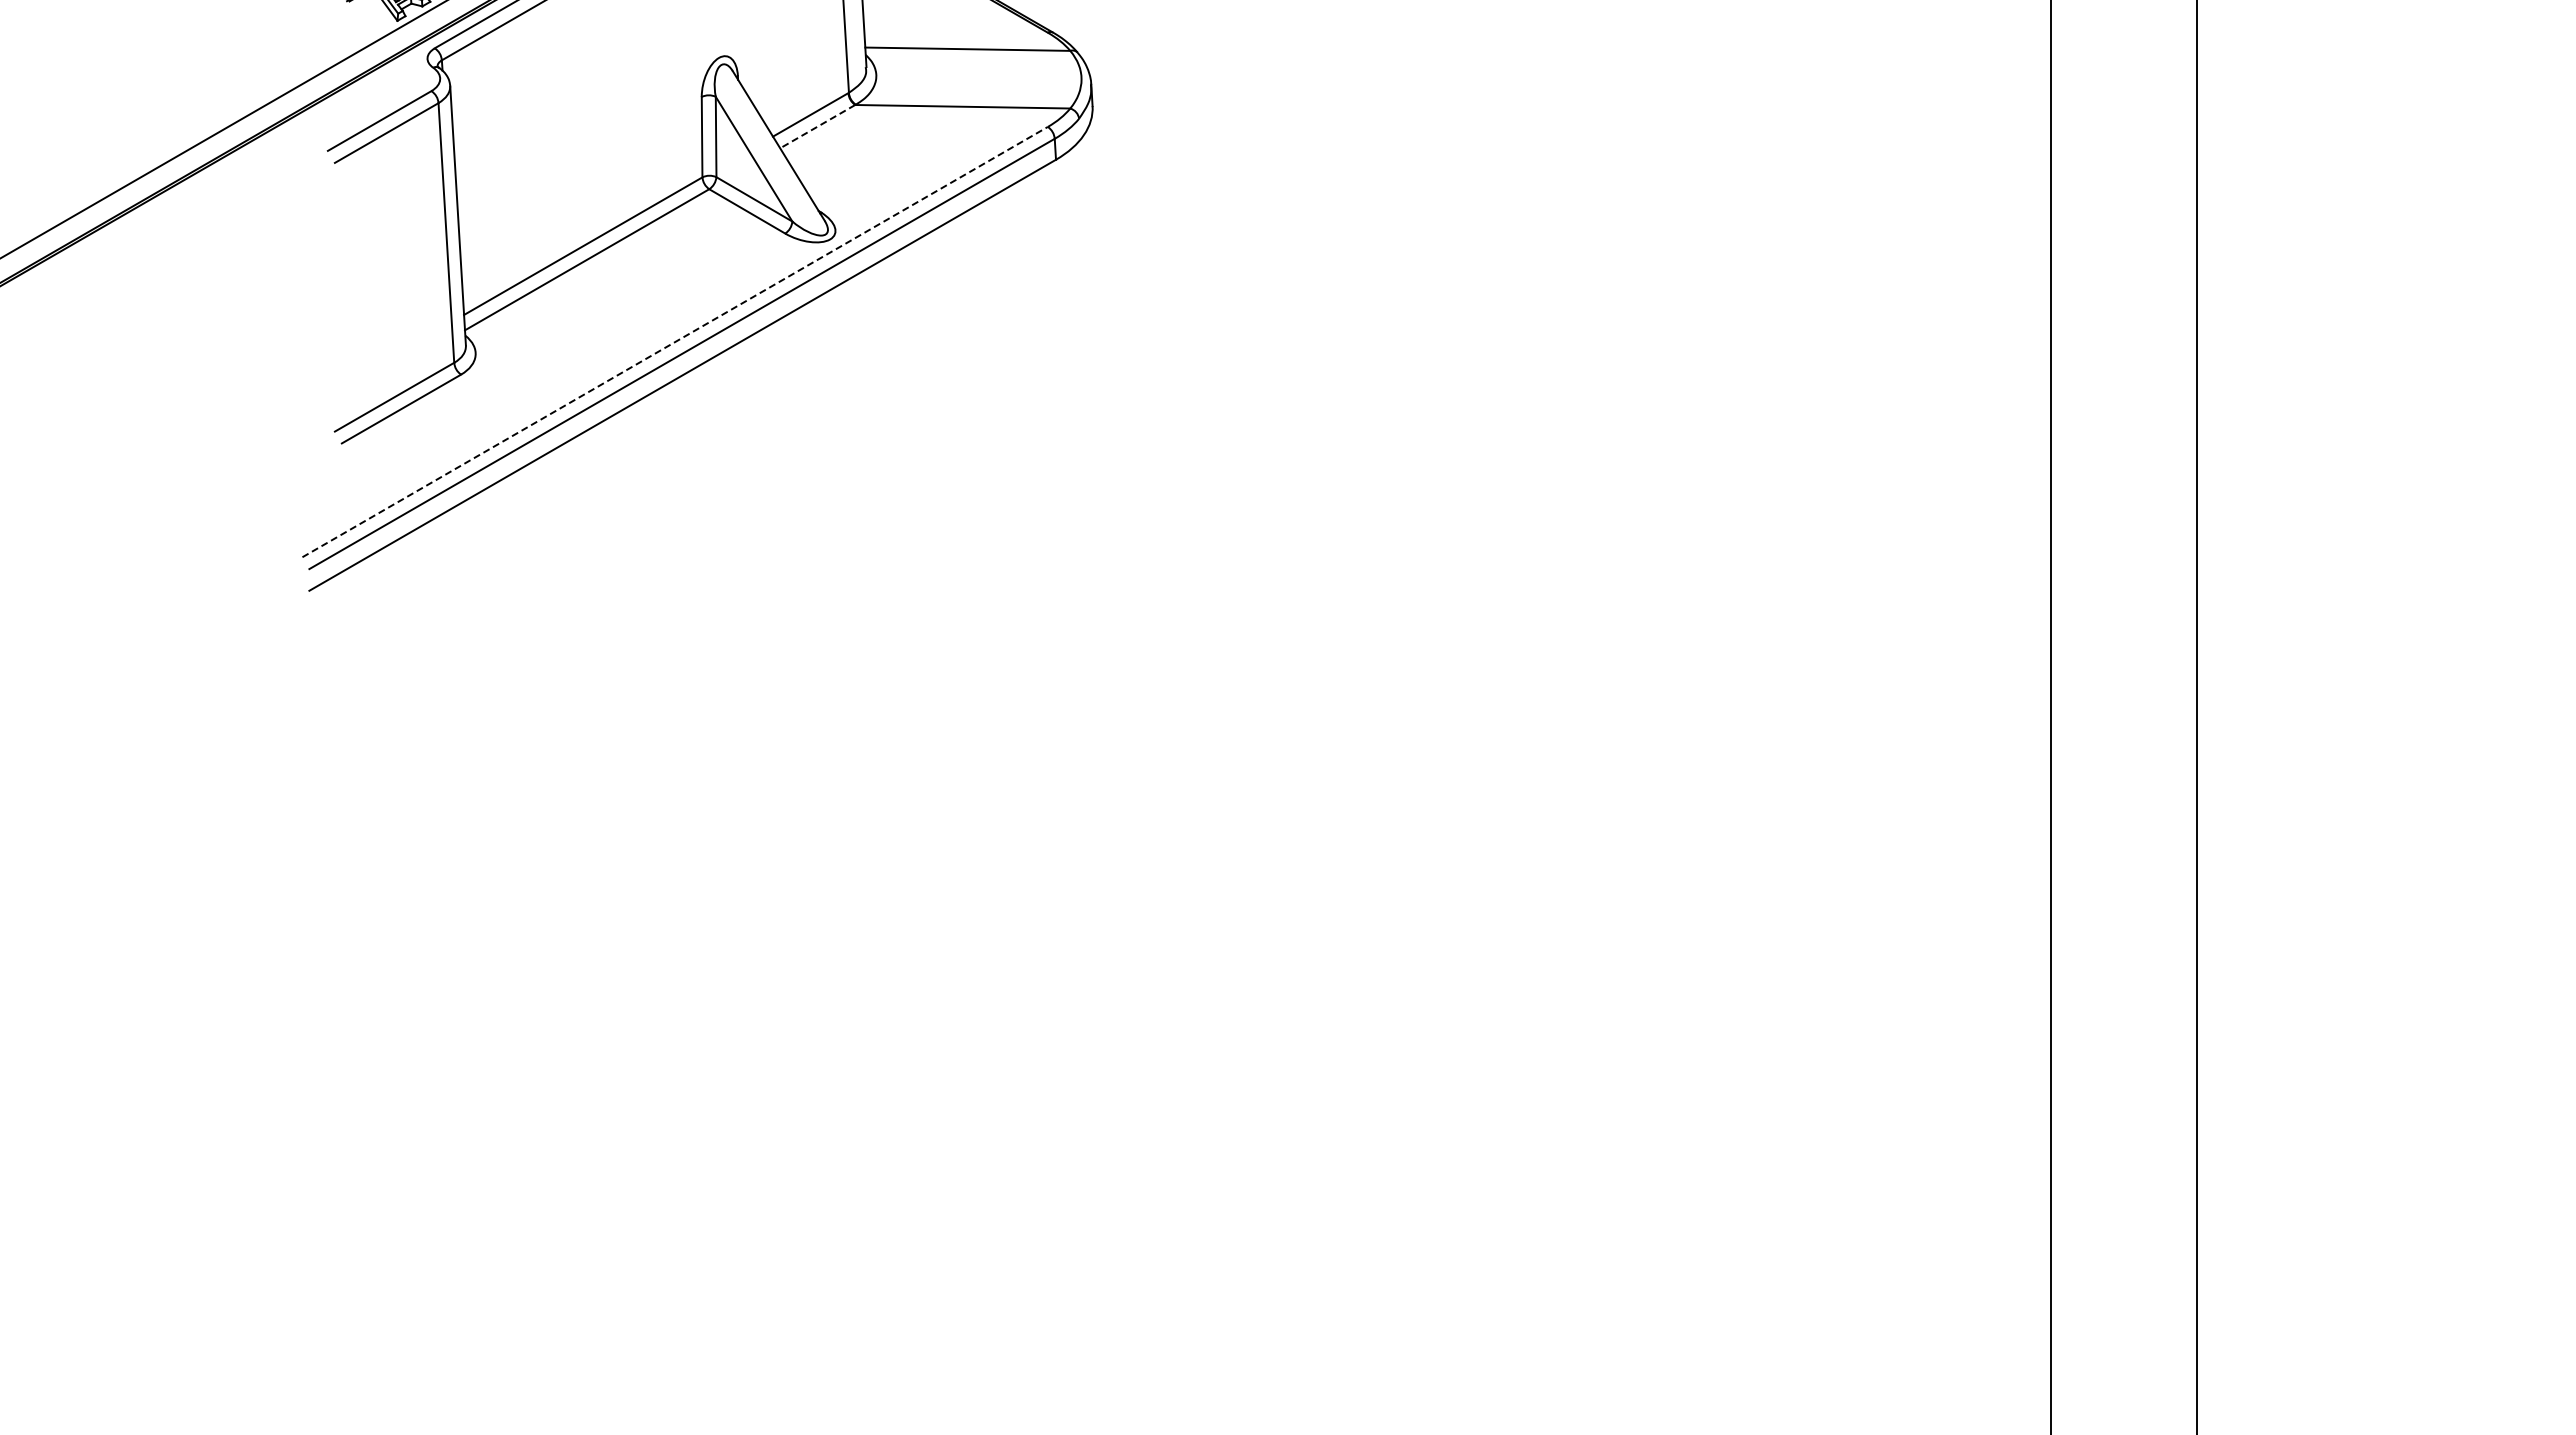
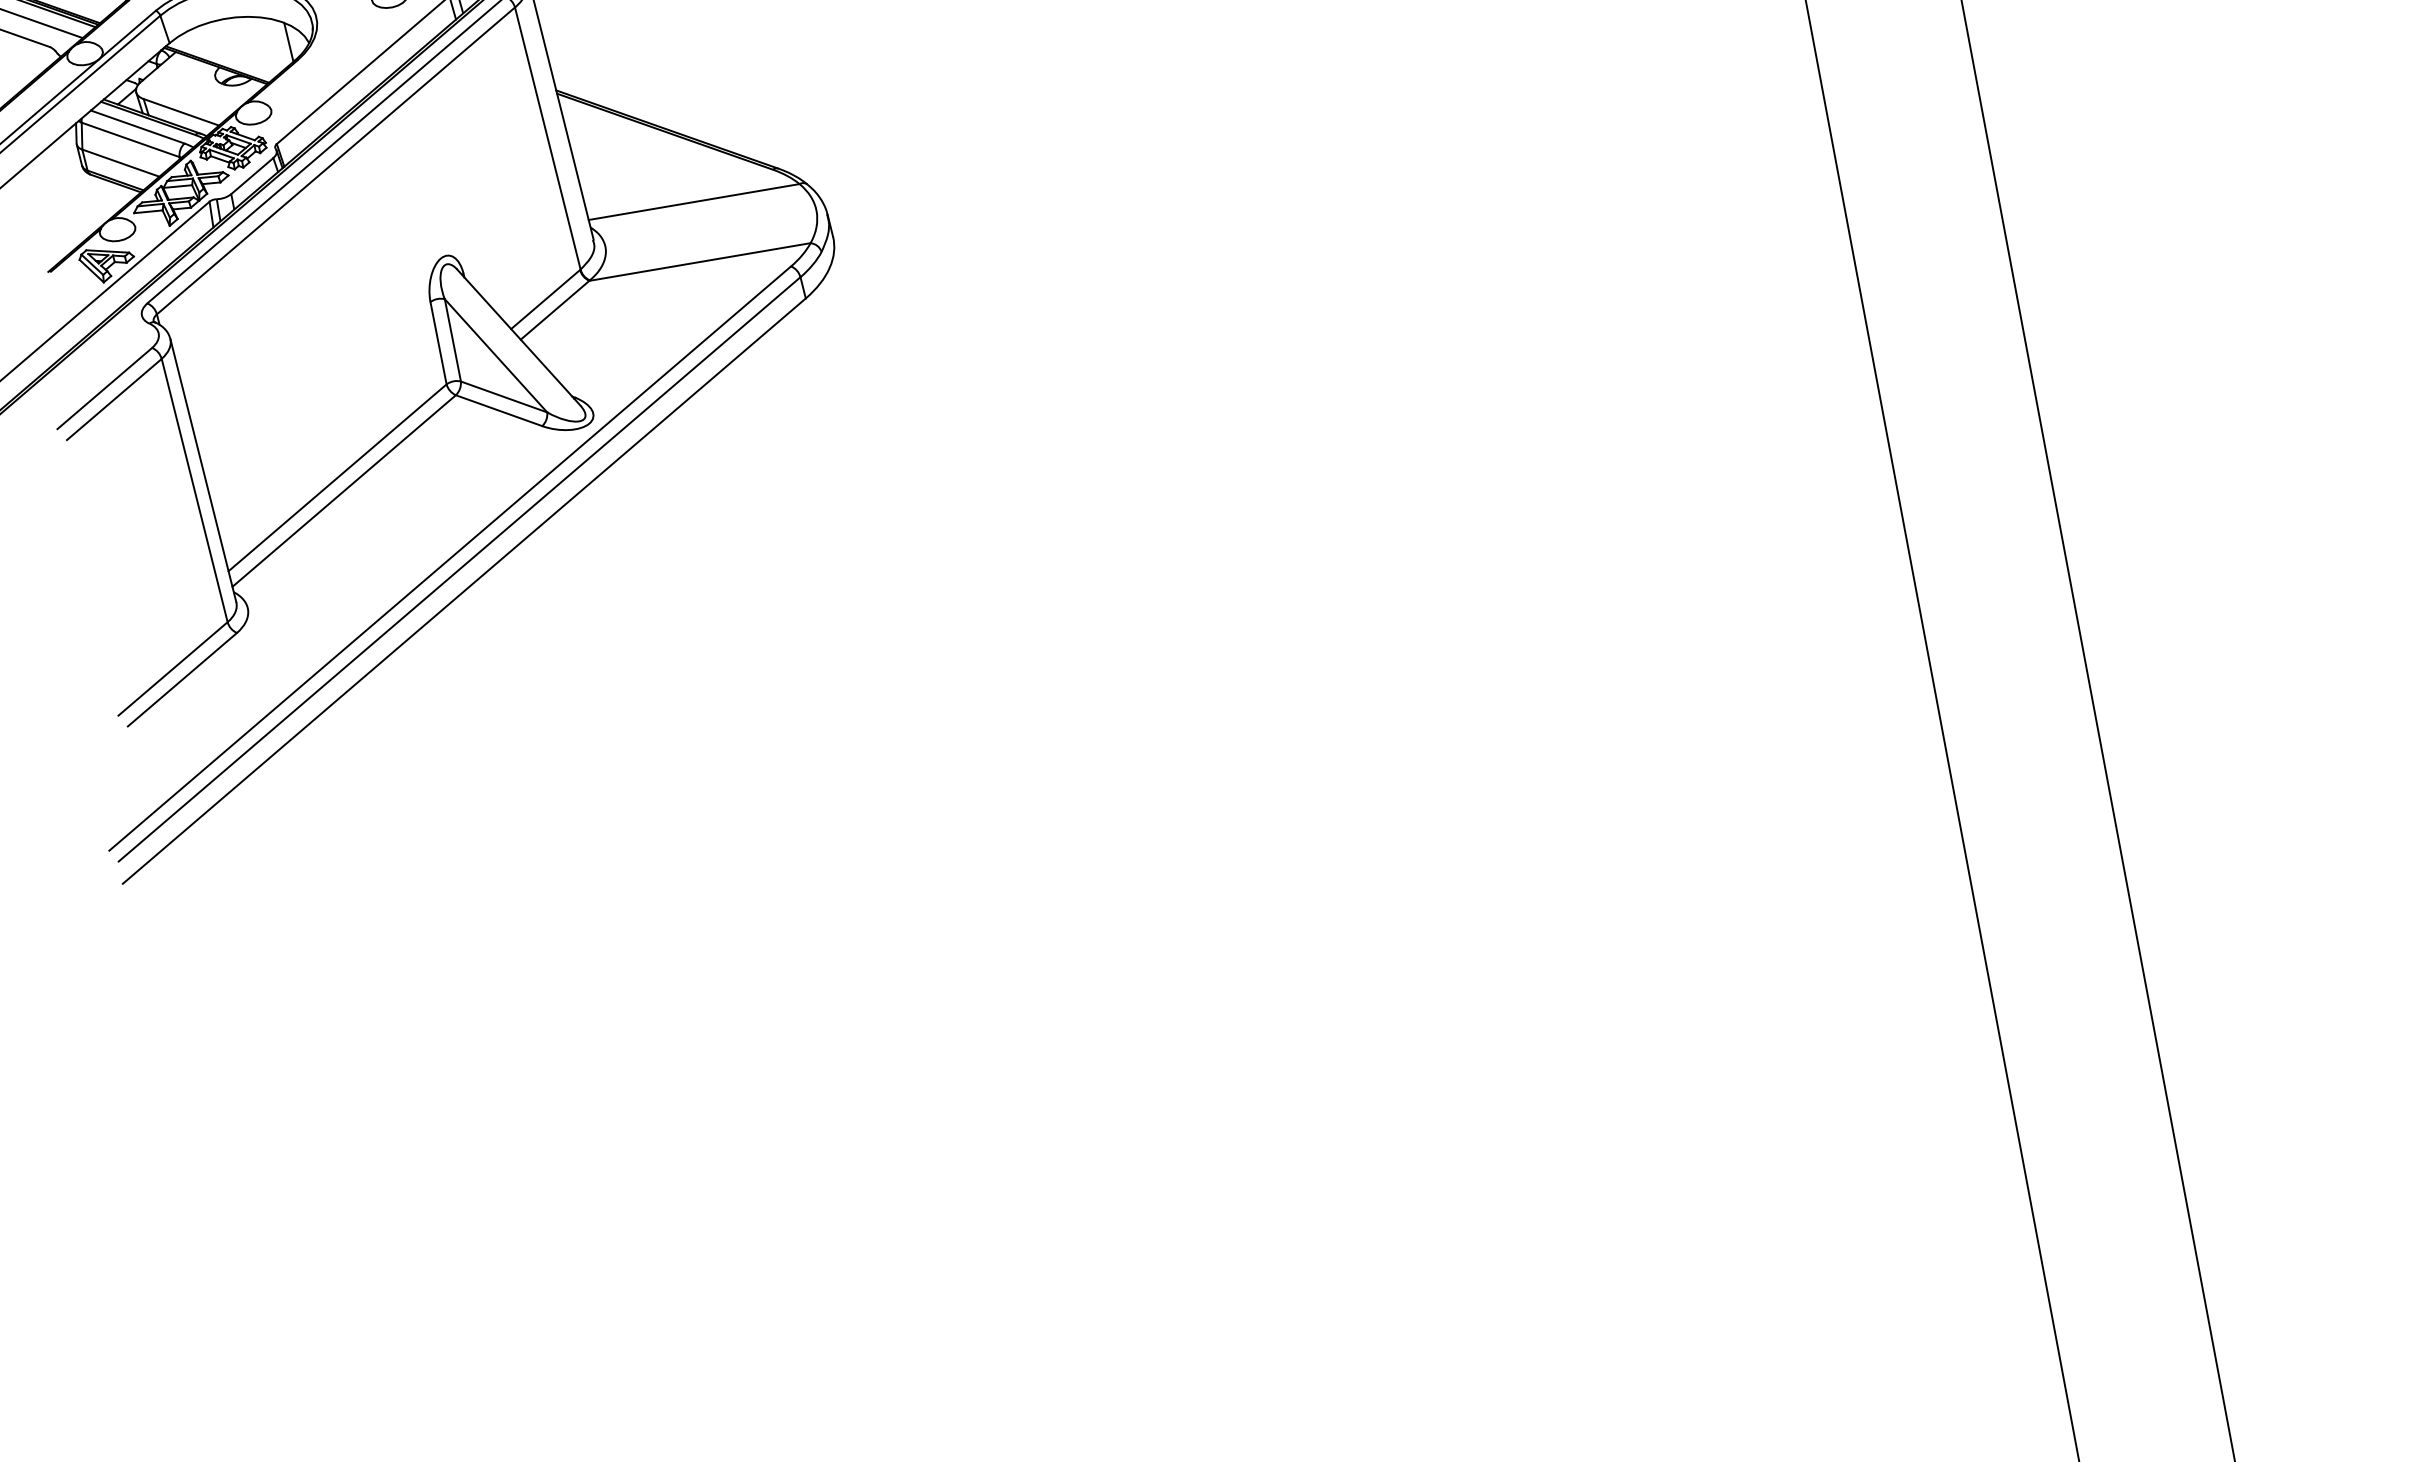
line: (817, 126) -> (554, 310), dashed -> solid
line: (675, 341) -> (450, 557), dashed -> solid

